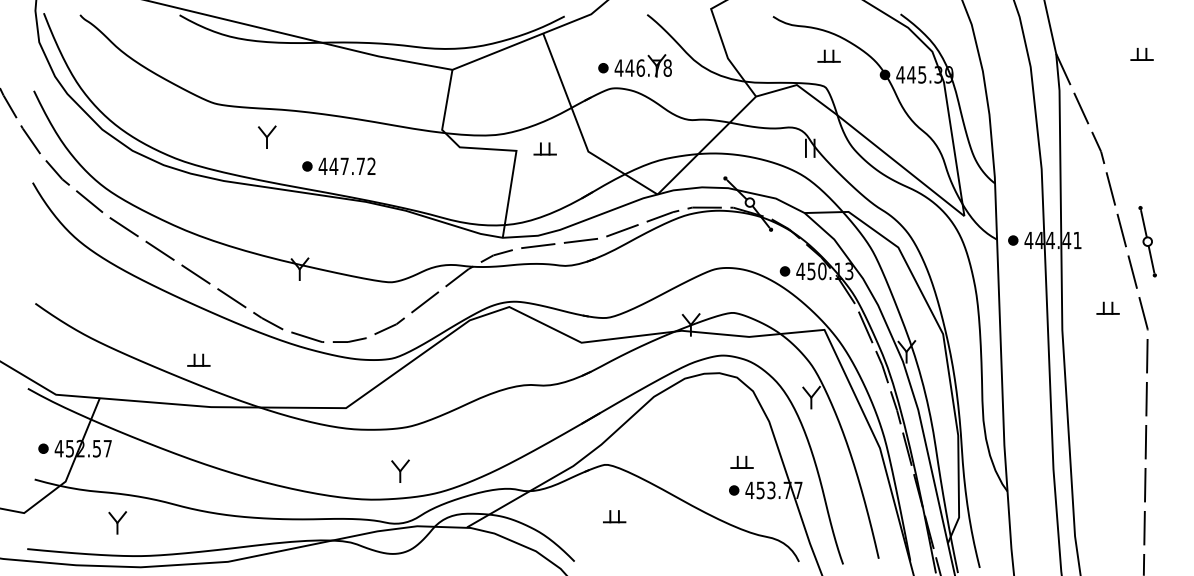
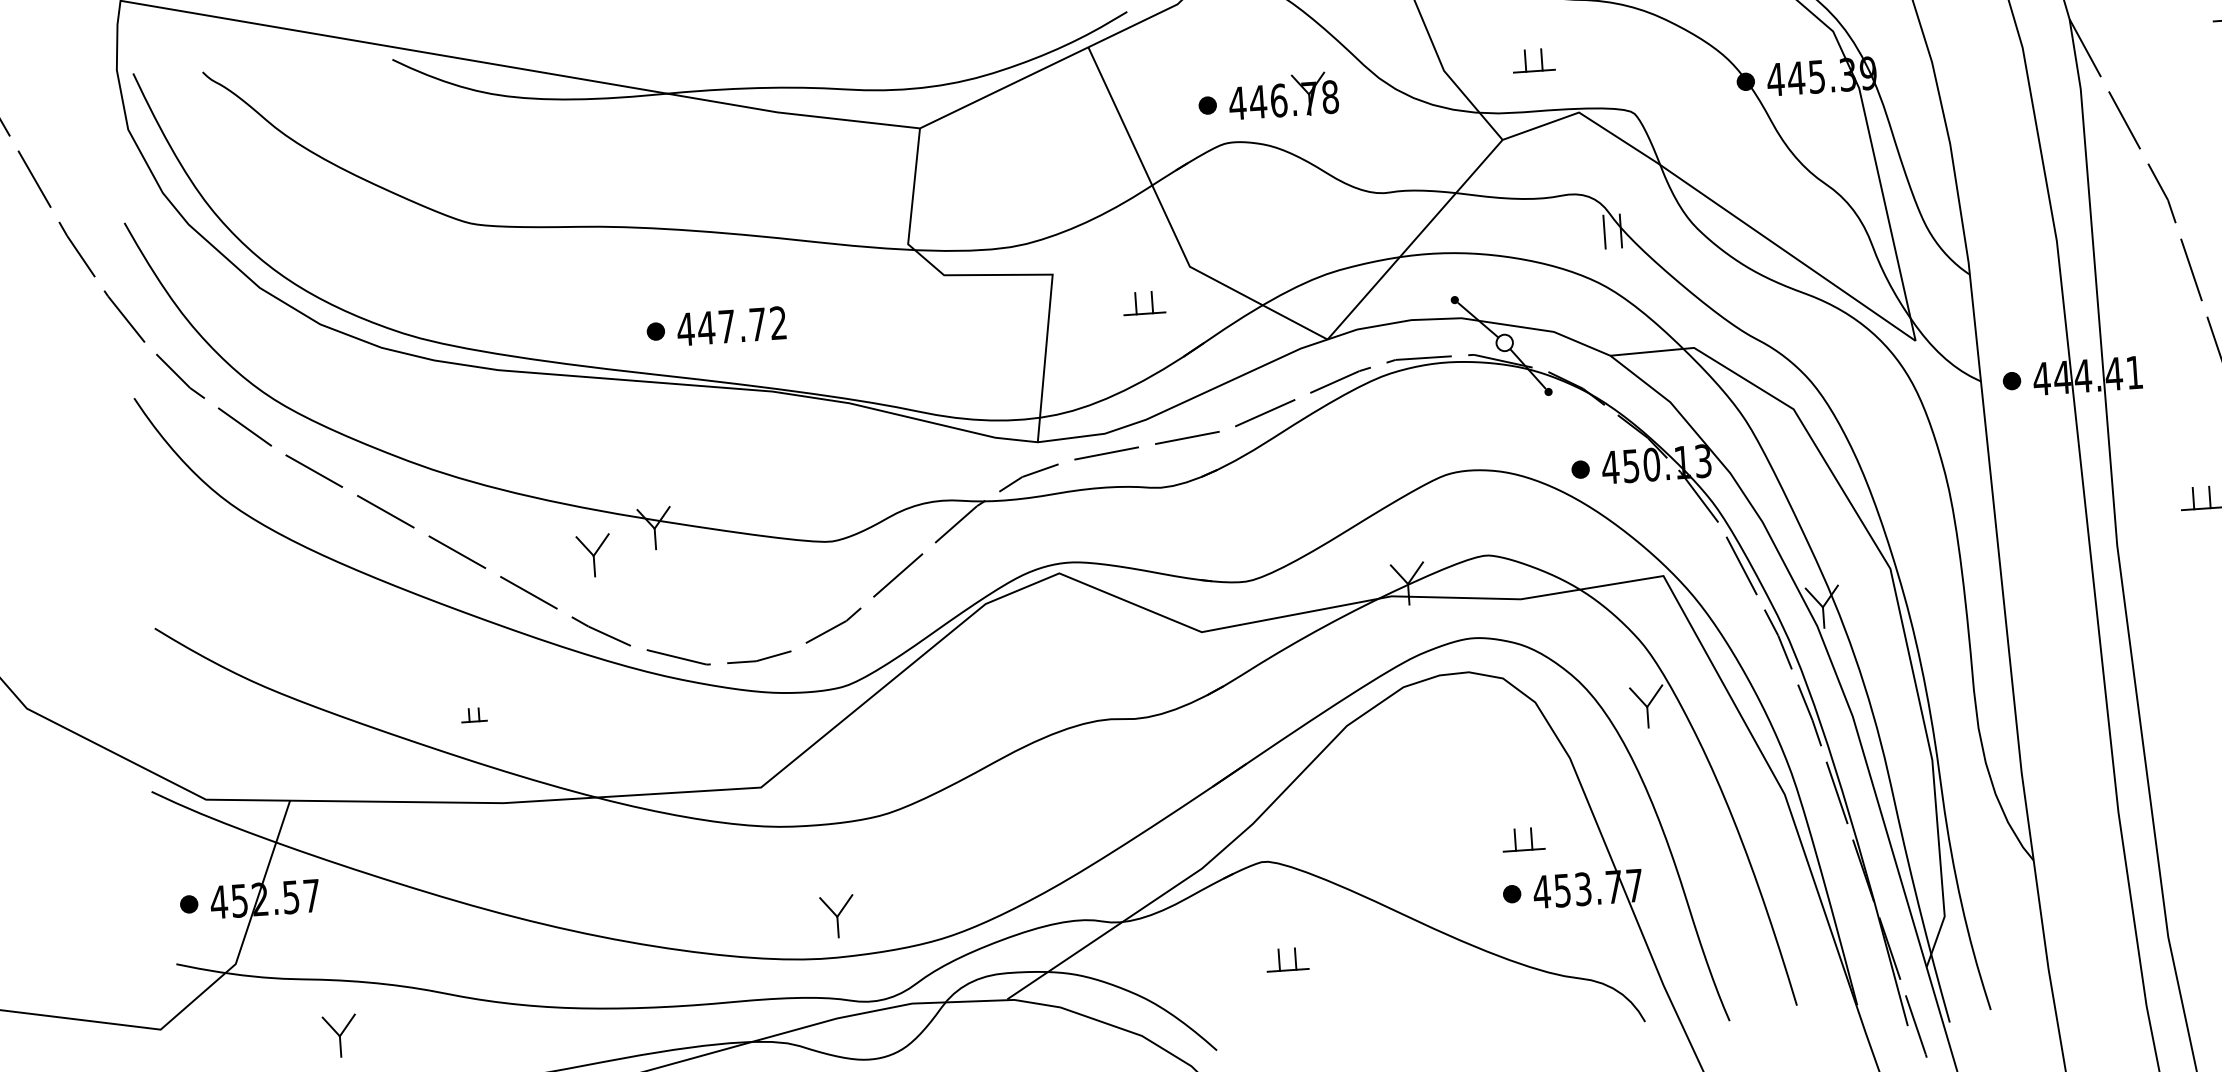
part: (828, 55) -> (1532, 59), moved
part: (267, 136) -> (594, 554), moved
part: (544, 148) -> (1142, 302), moved
part: (198, 359) -> (473, 713), size x0.6
part: (400, 470) -> (837, 915), moved

